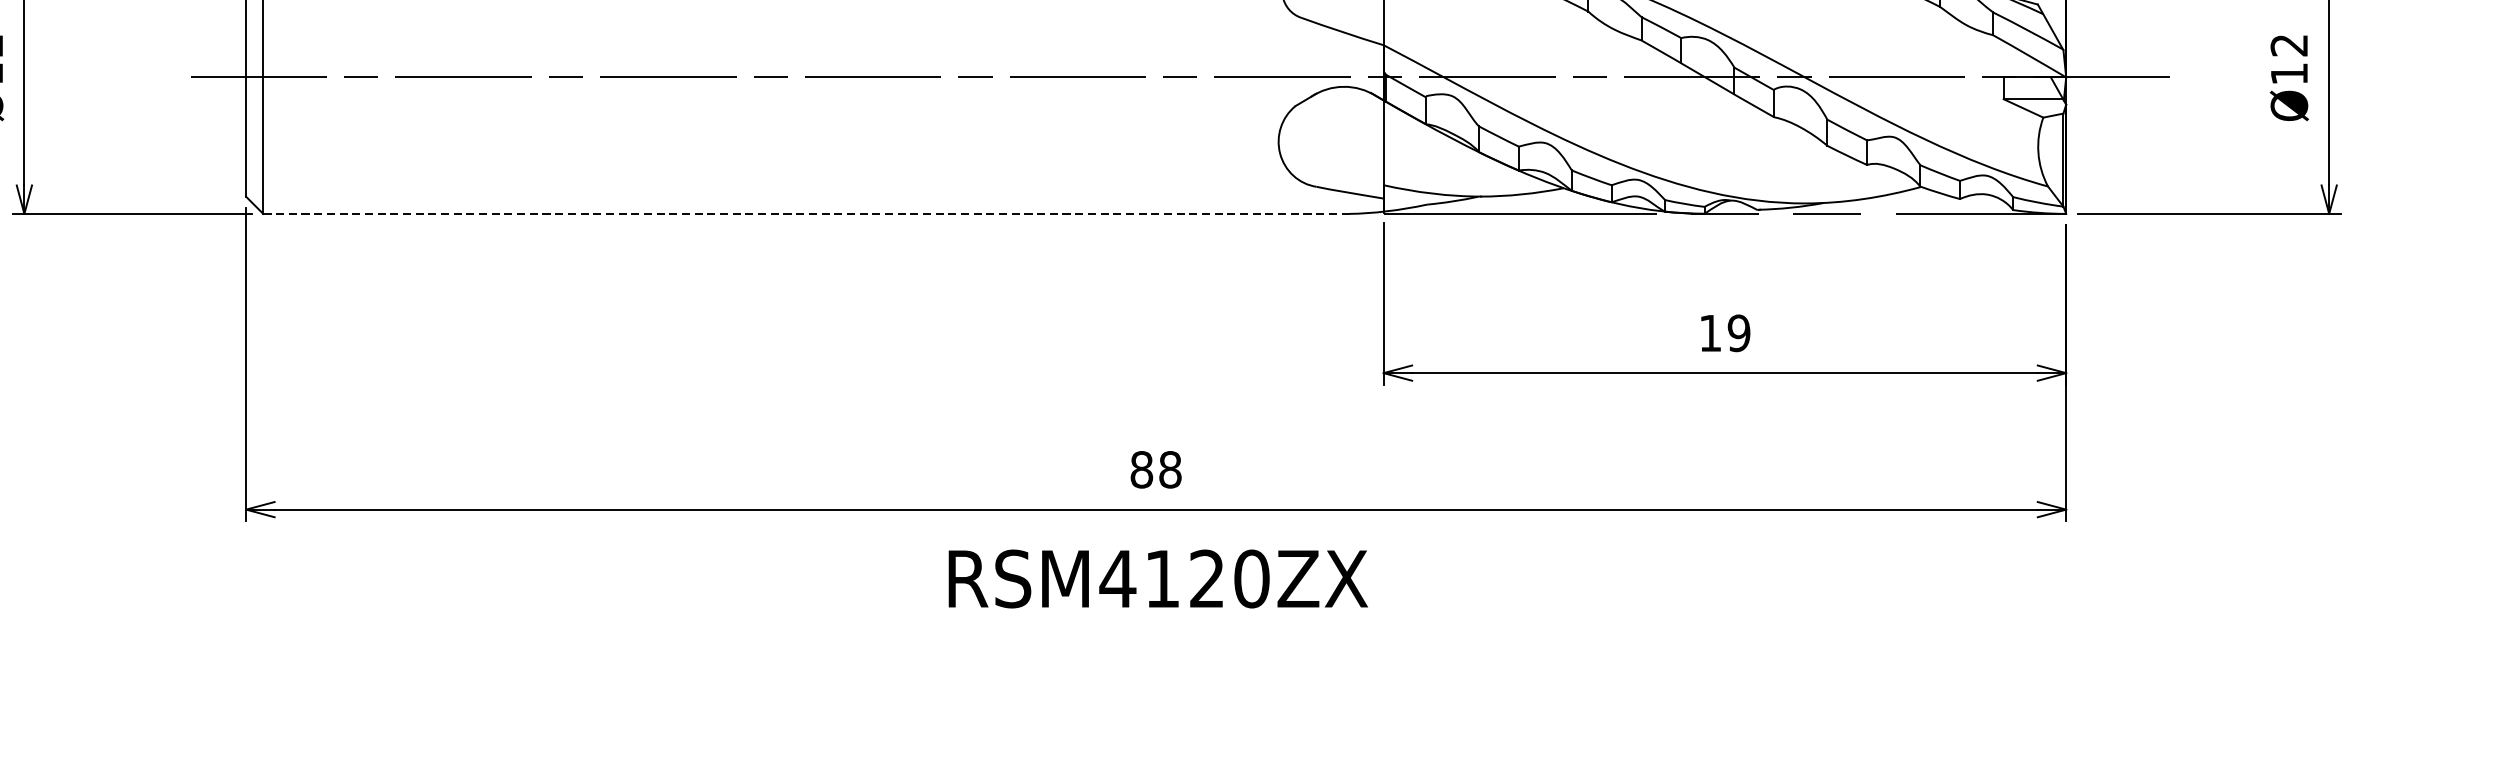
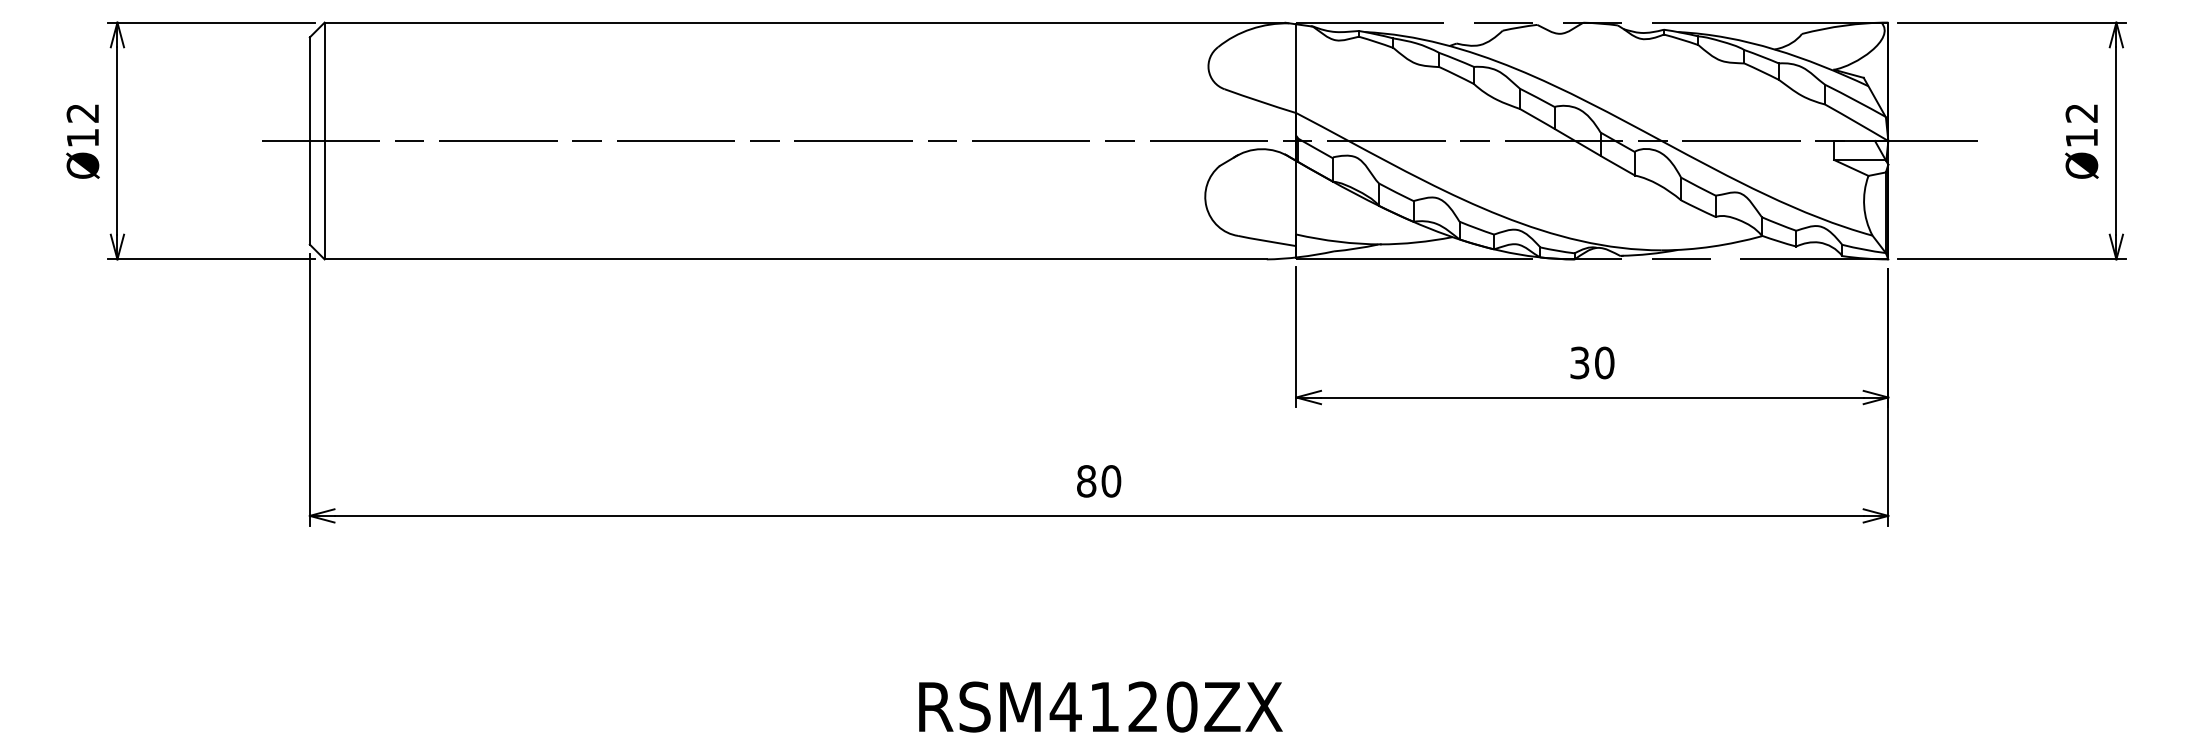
line: (806, 214) -> (795, 259), dashed -> solid
text: (1725, 332) -> (1592, 362), 19 -> 30
text: (1170, 469) -> (1111, 481), 88 -> 80
text: (1157, 578) -> (1100, 706), moved

